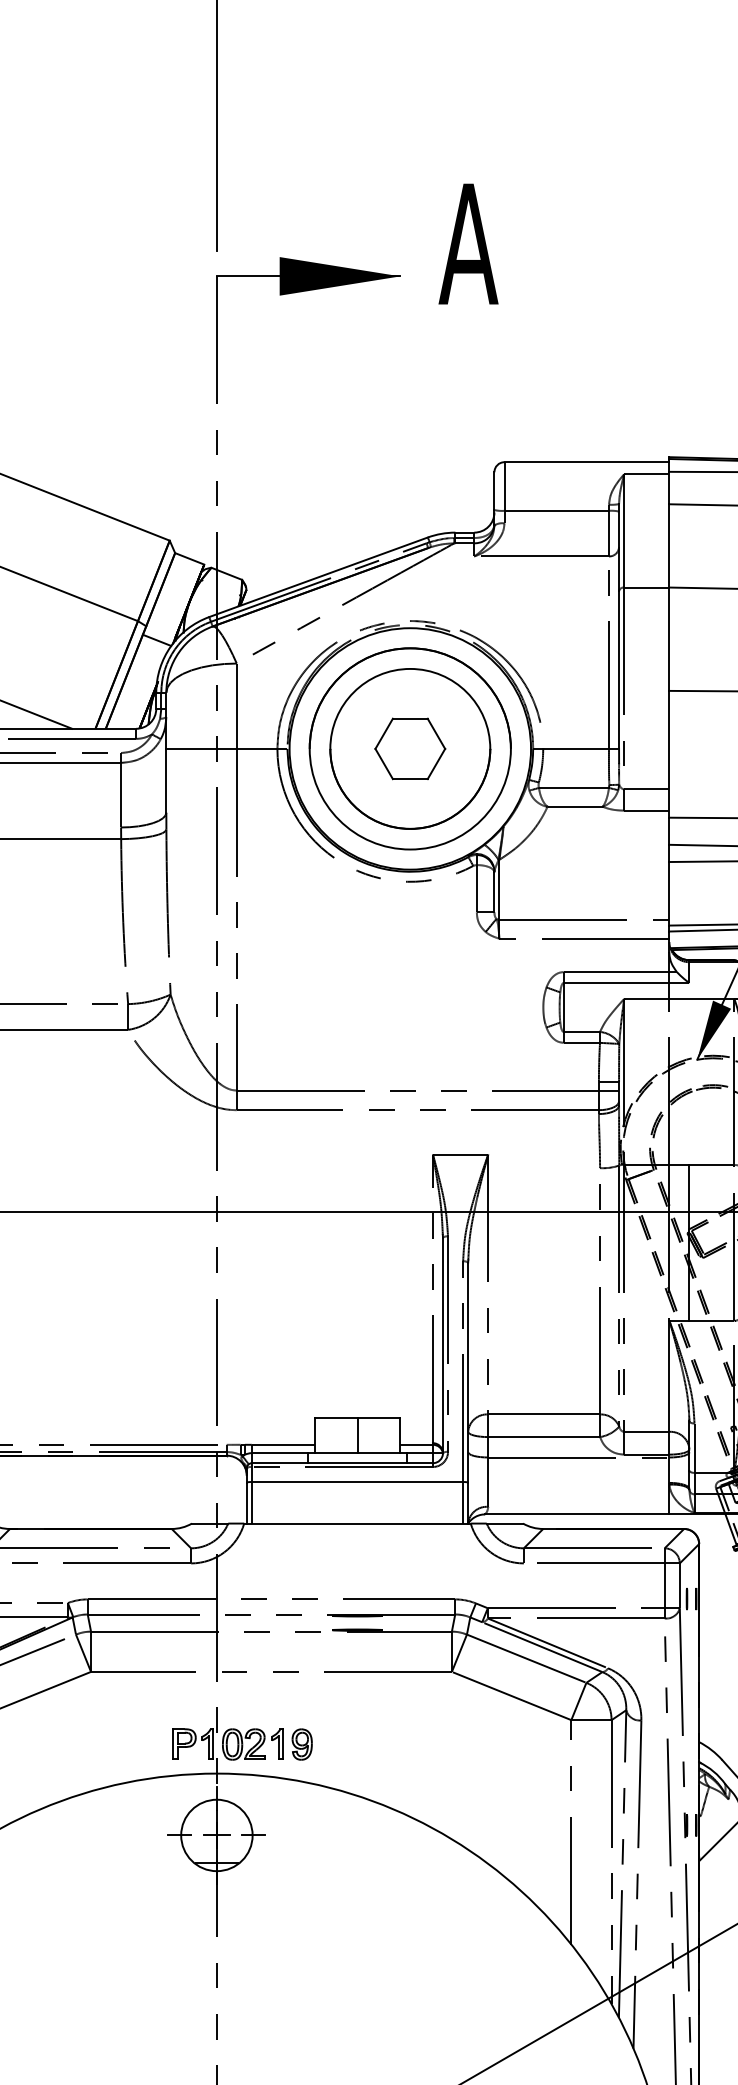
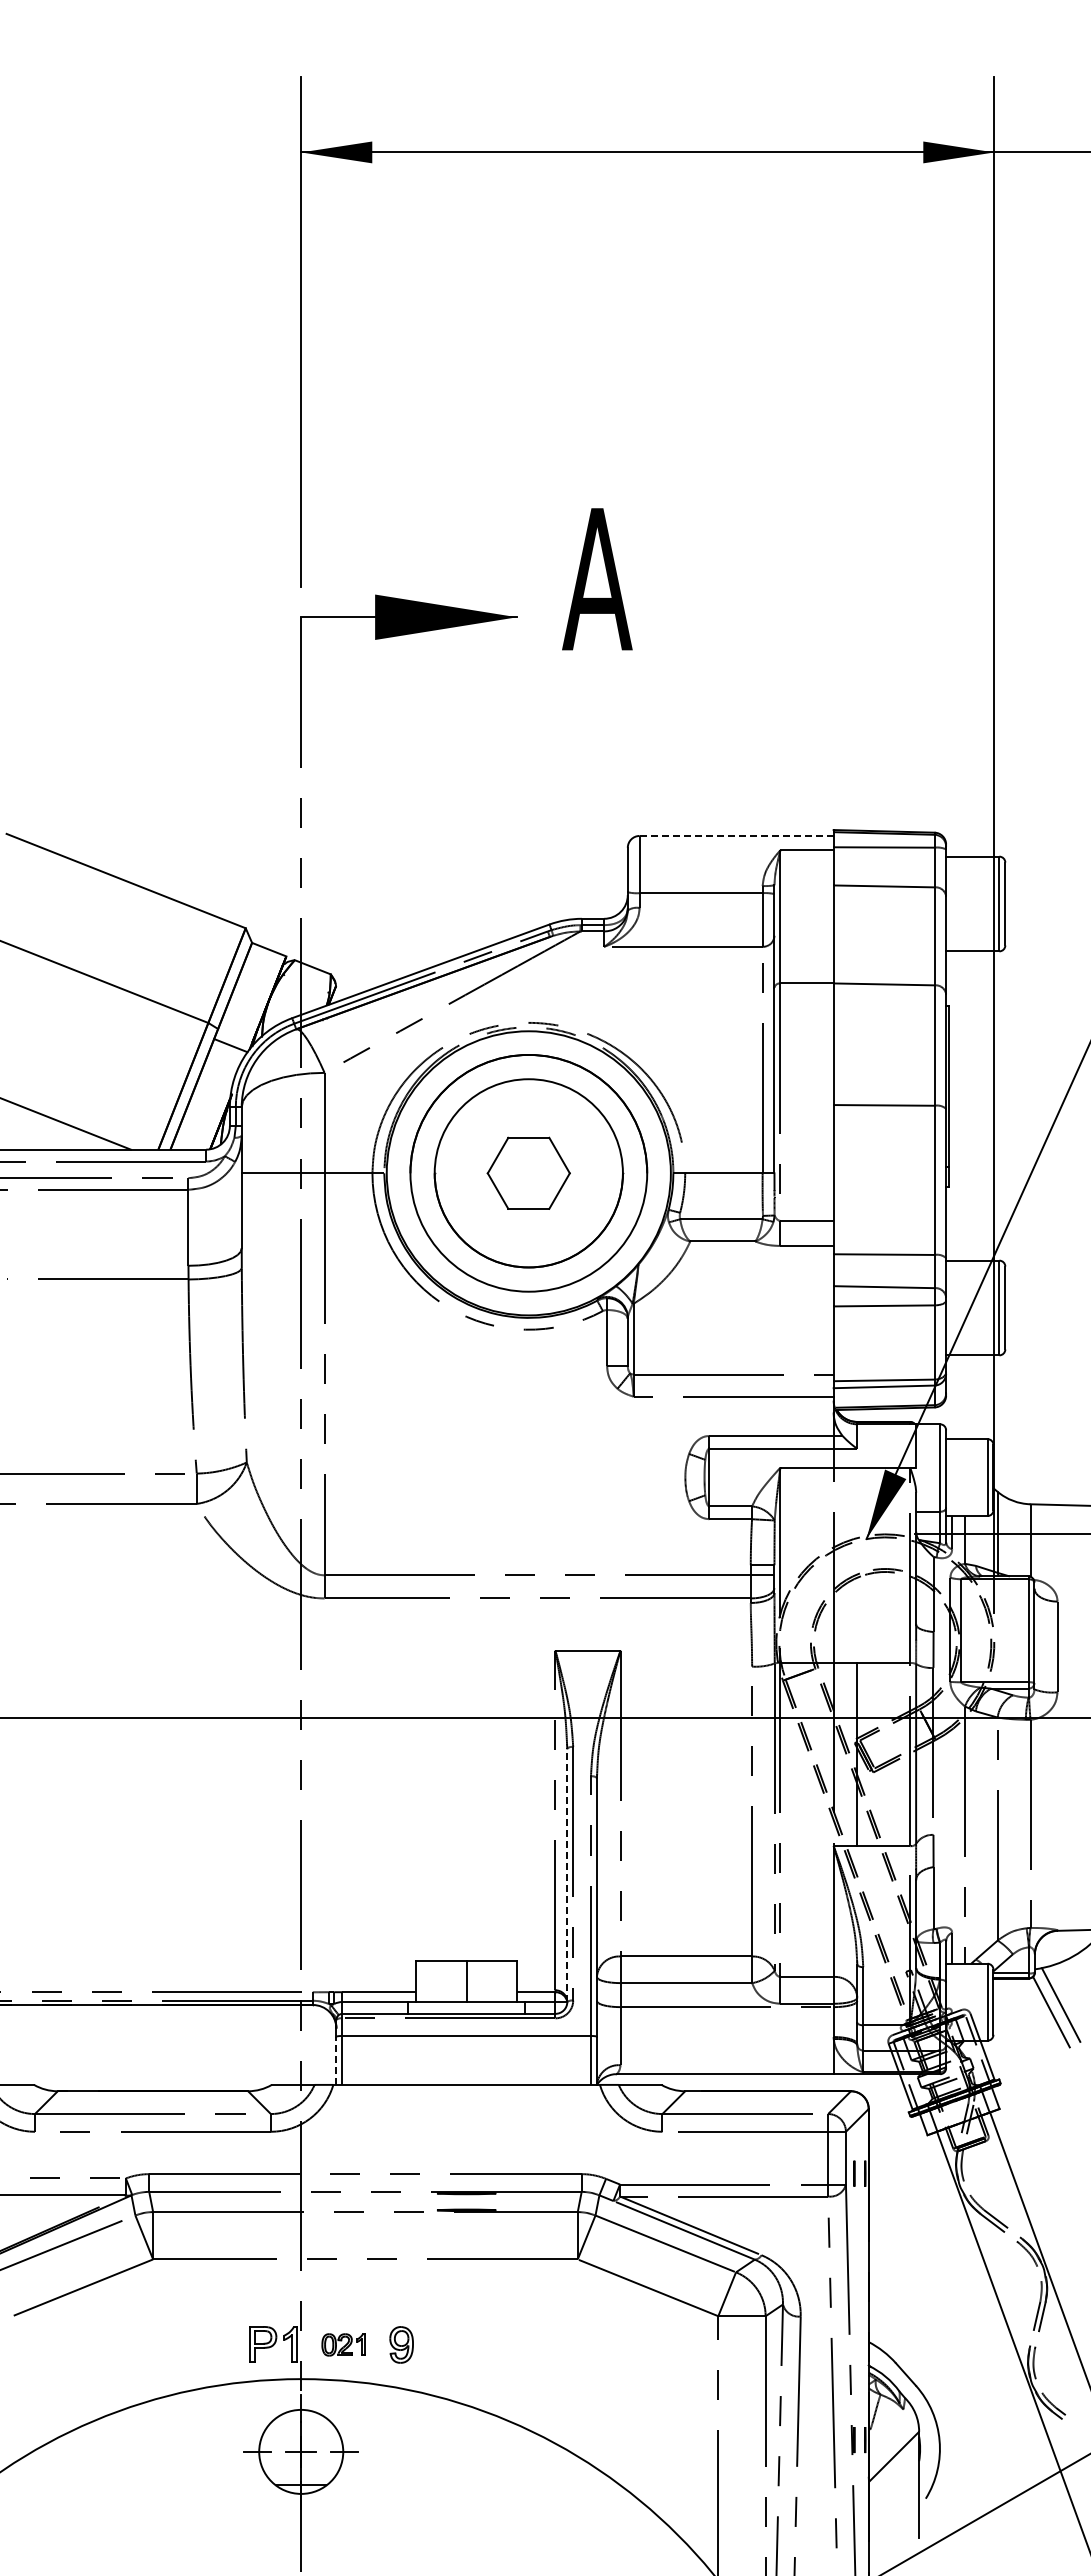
line: (586, 461) -> (736, 835), solid -> dashed
line: (443, 1345) -> (567, 1875), solid -> dashed
line: (246, 1502) -> (336, 2060), solid -> dashed
part: (252, 1744) -> (343, 2344), size x0.6

